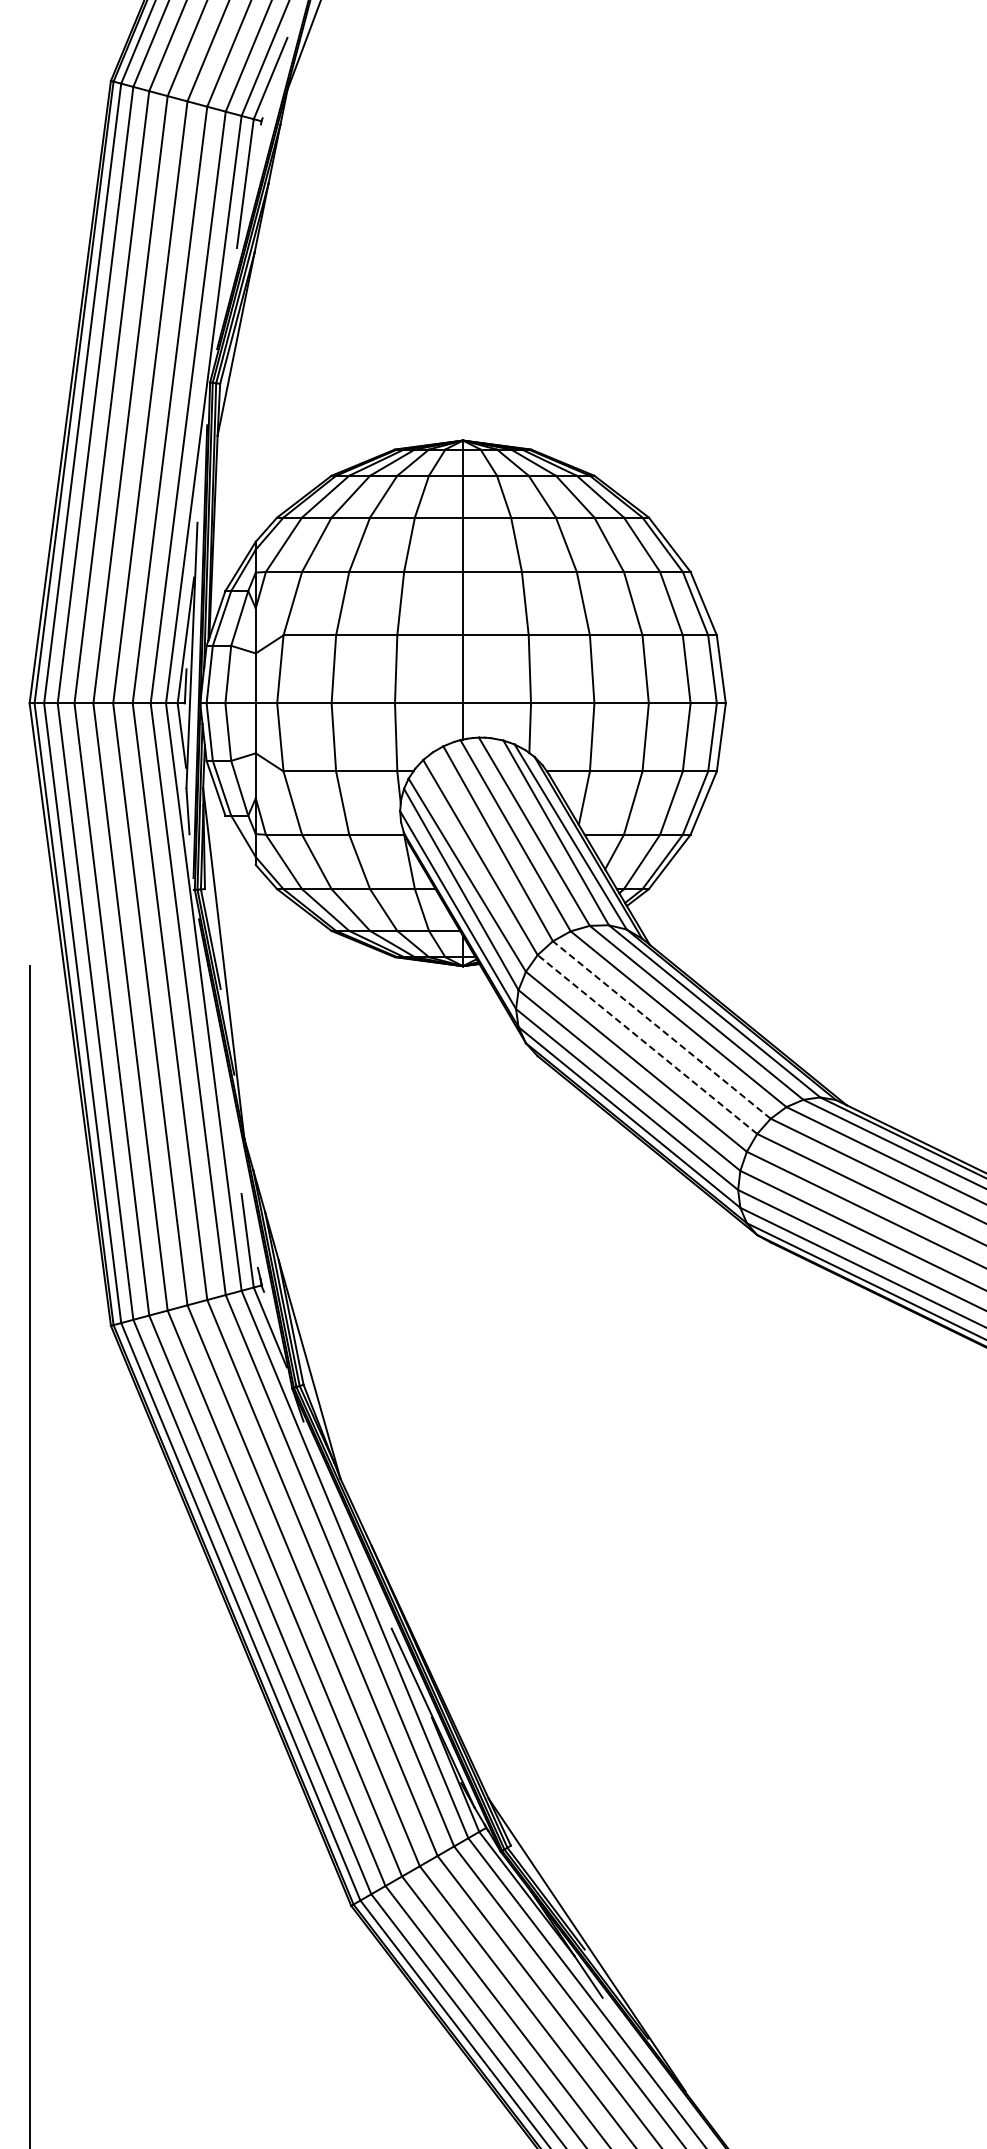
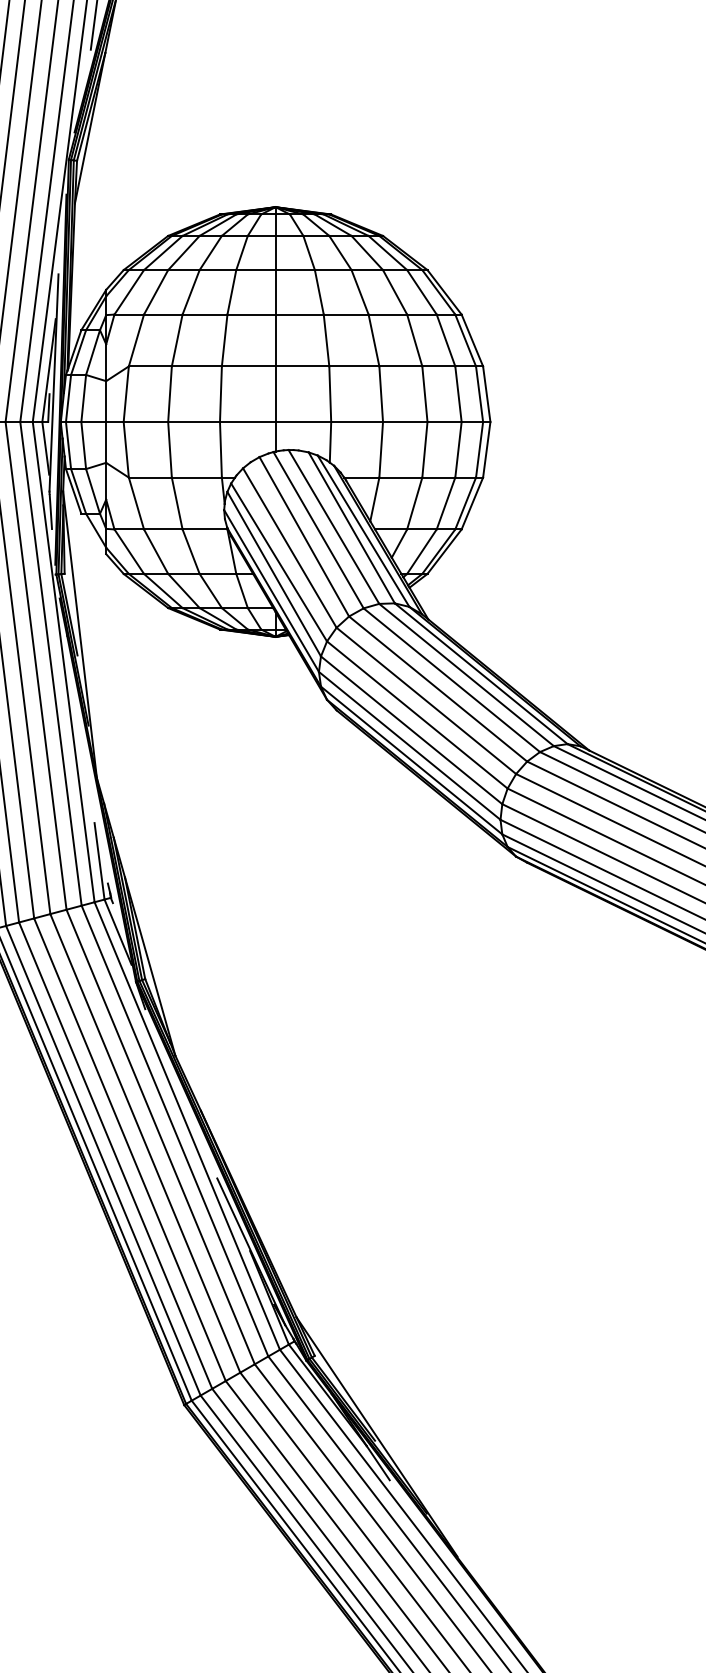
line: (661, 1029) -> (437, 688), dashed -> solid
line: (647, 1044) -> (426, 700), dashed -> solid

